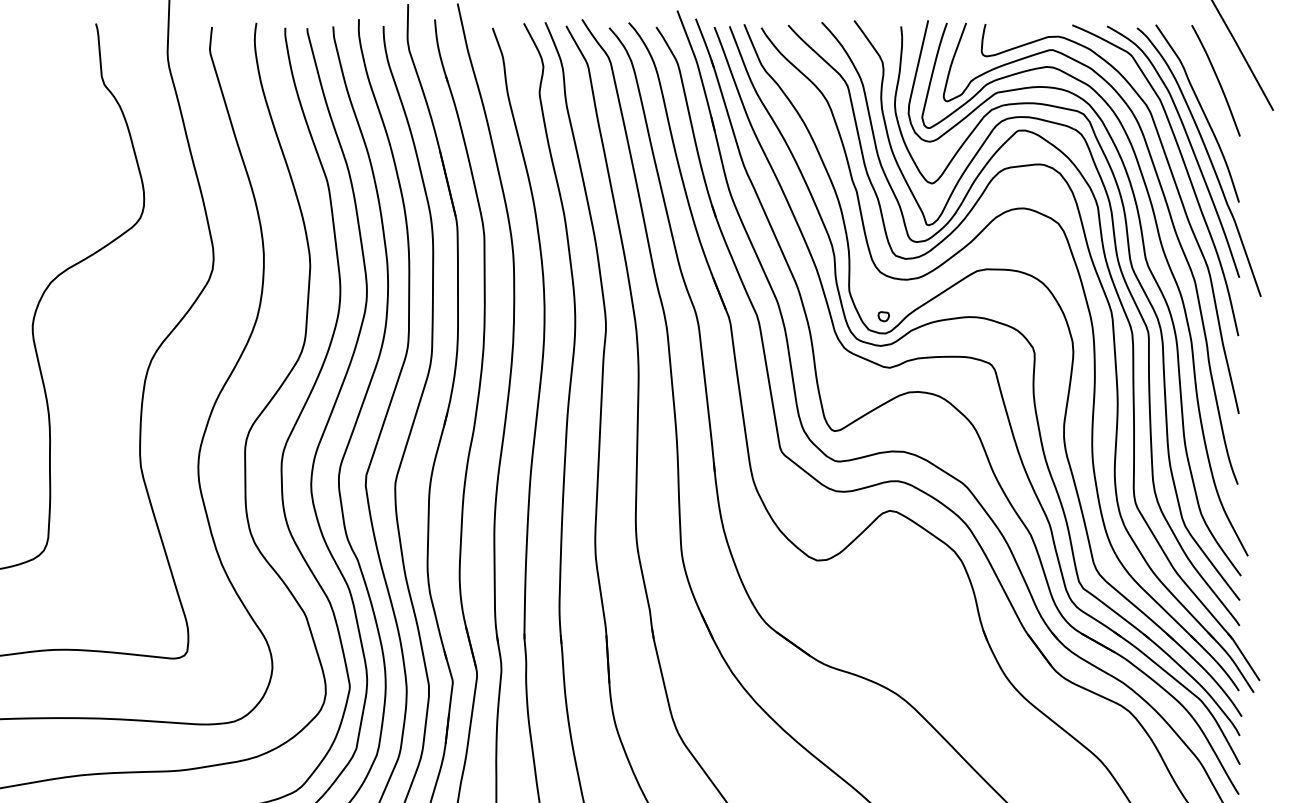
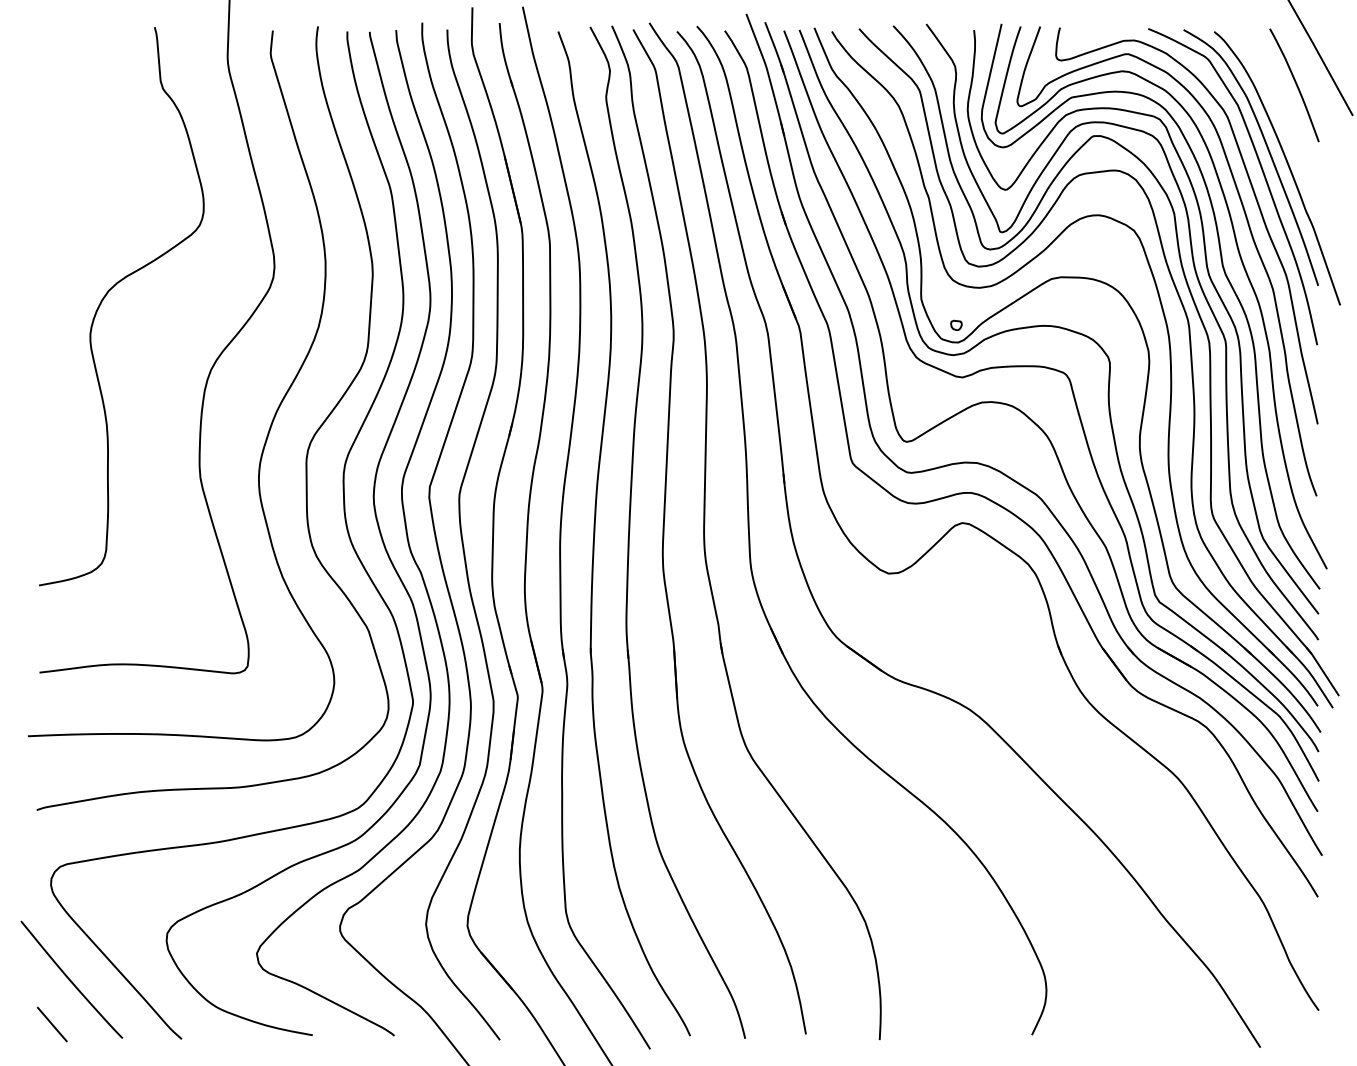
curve: (1202, 112) -> (1280, 117), removed

